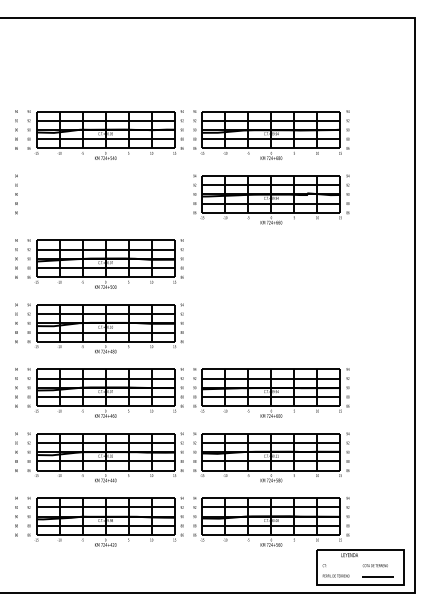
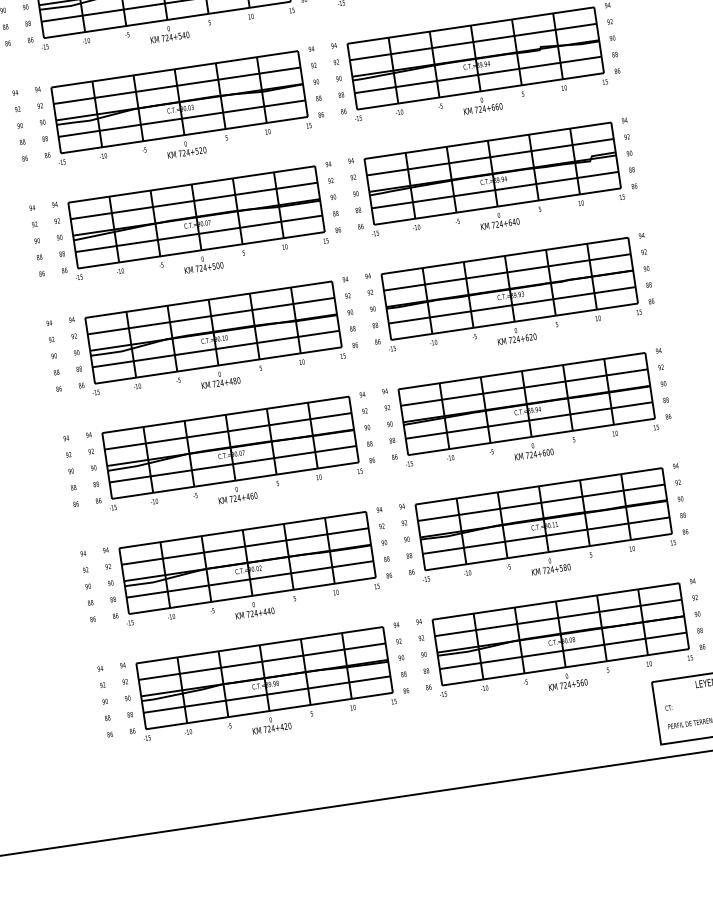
part: (105, 199) -> (180, 111), added
part: (271, 263) -> (494, 181), added
part: (271, 328) -> (511, 298), added

